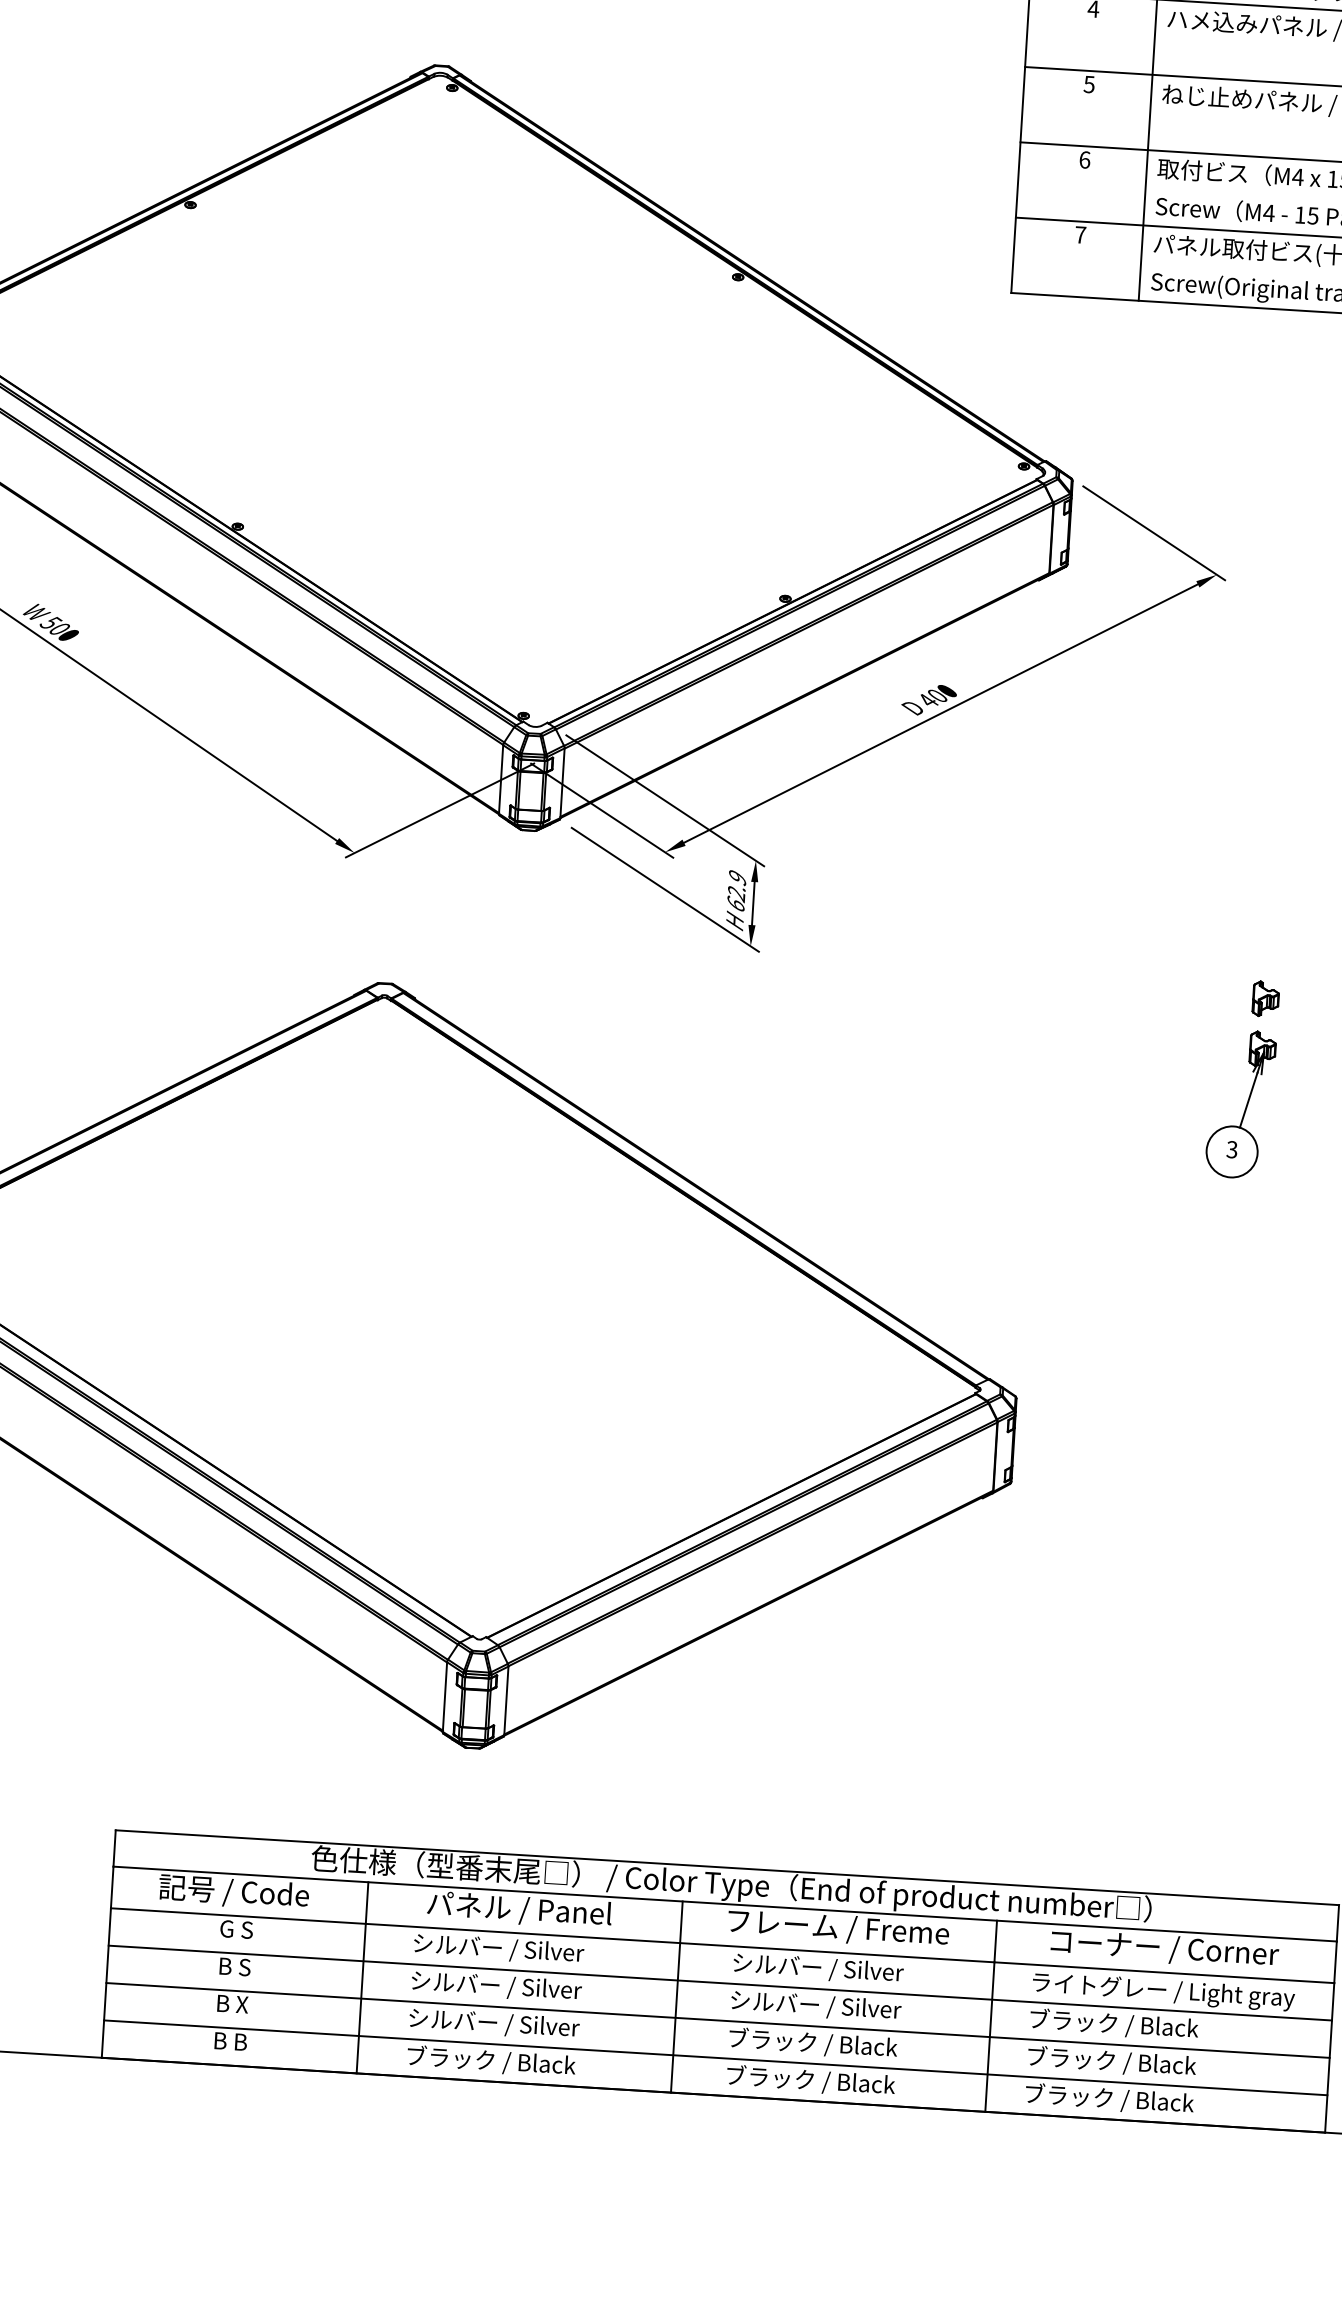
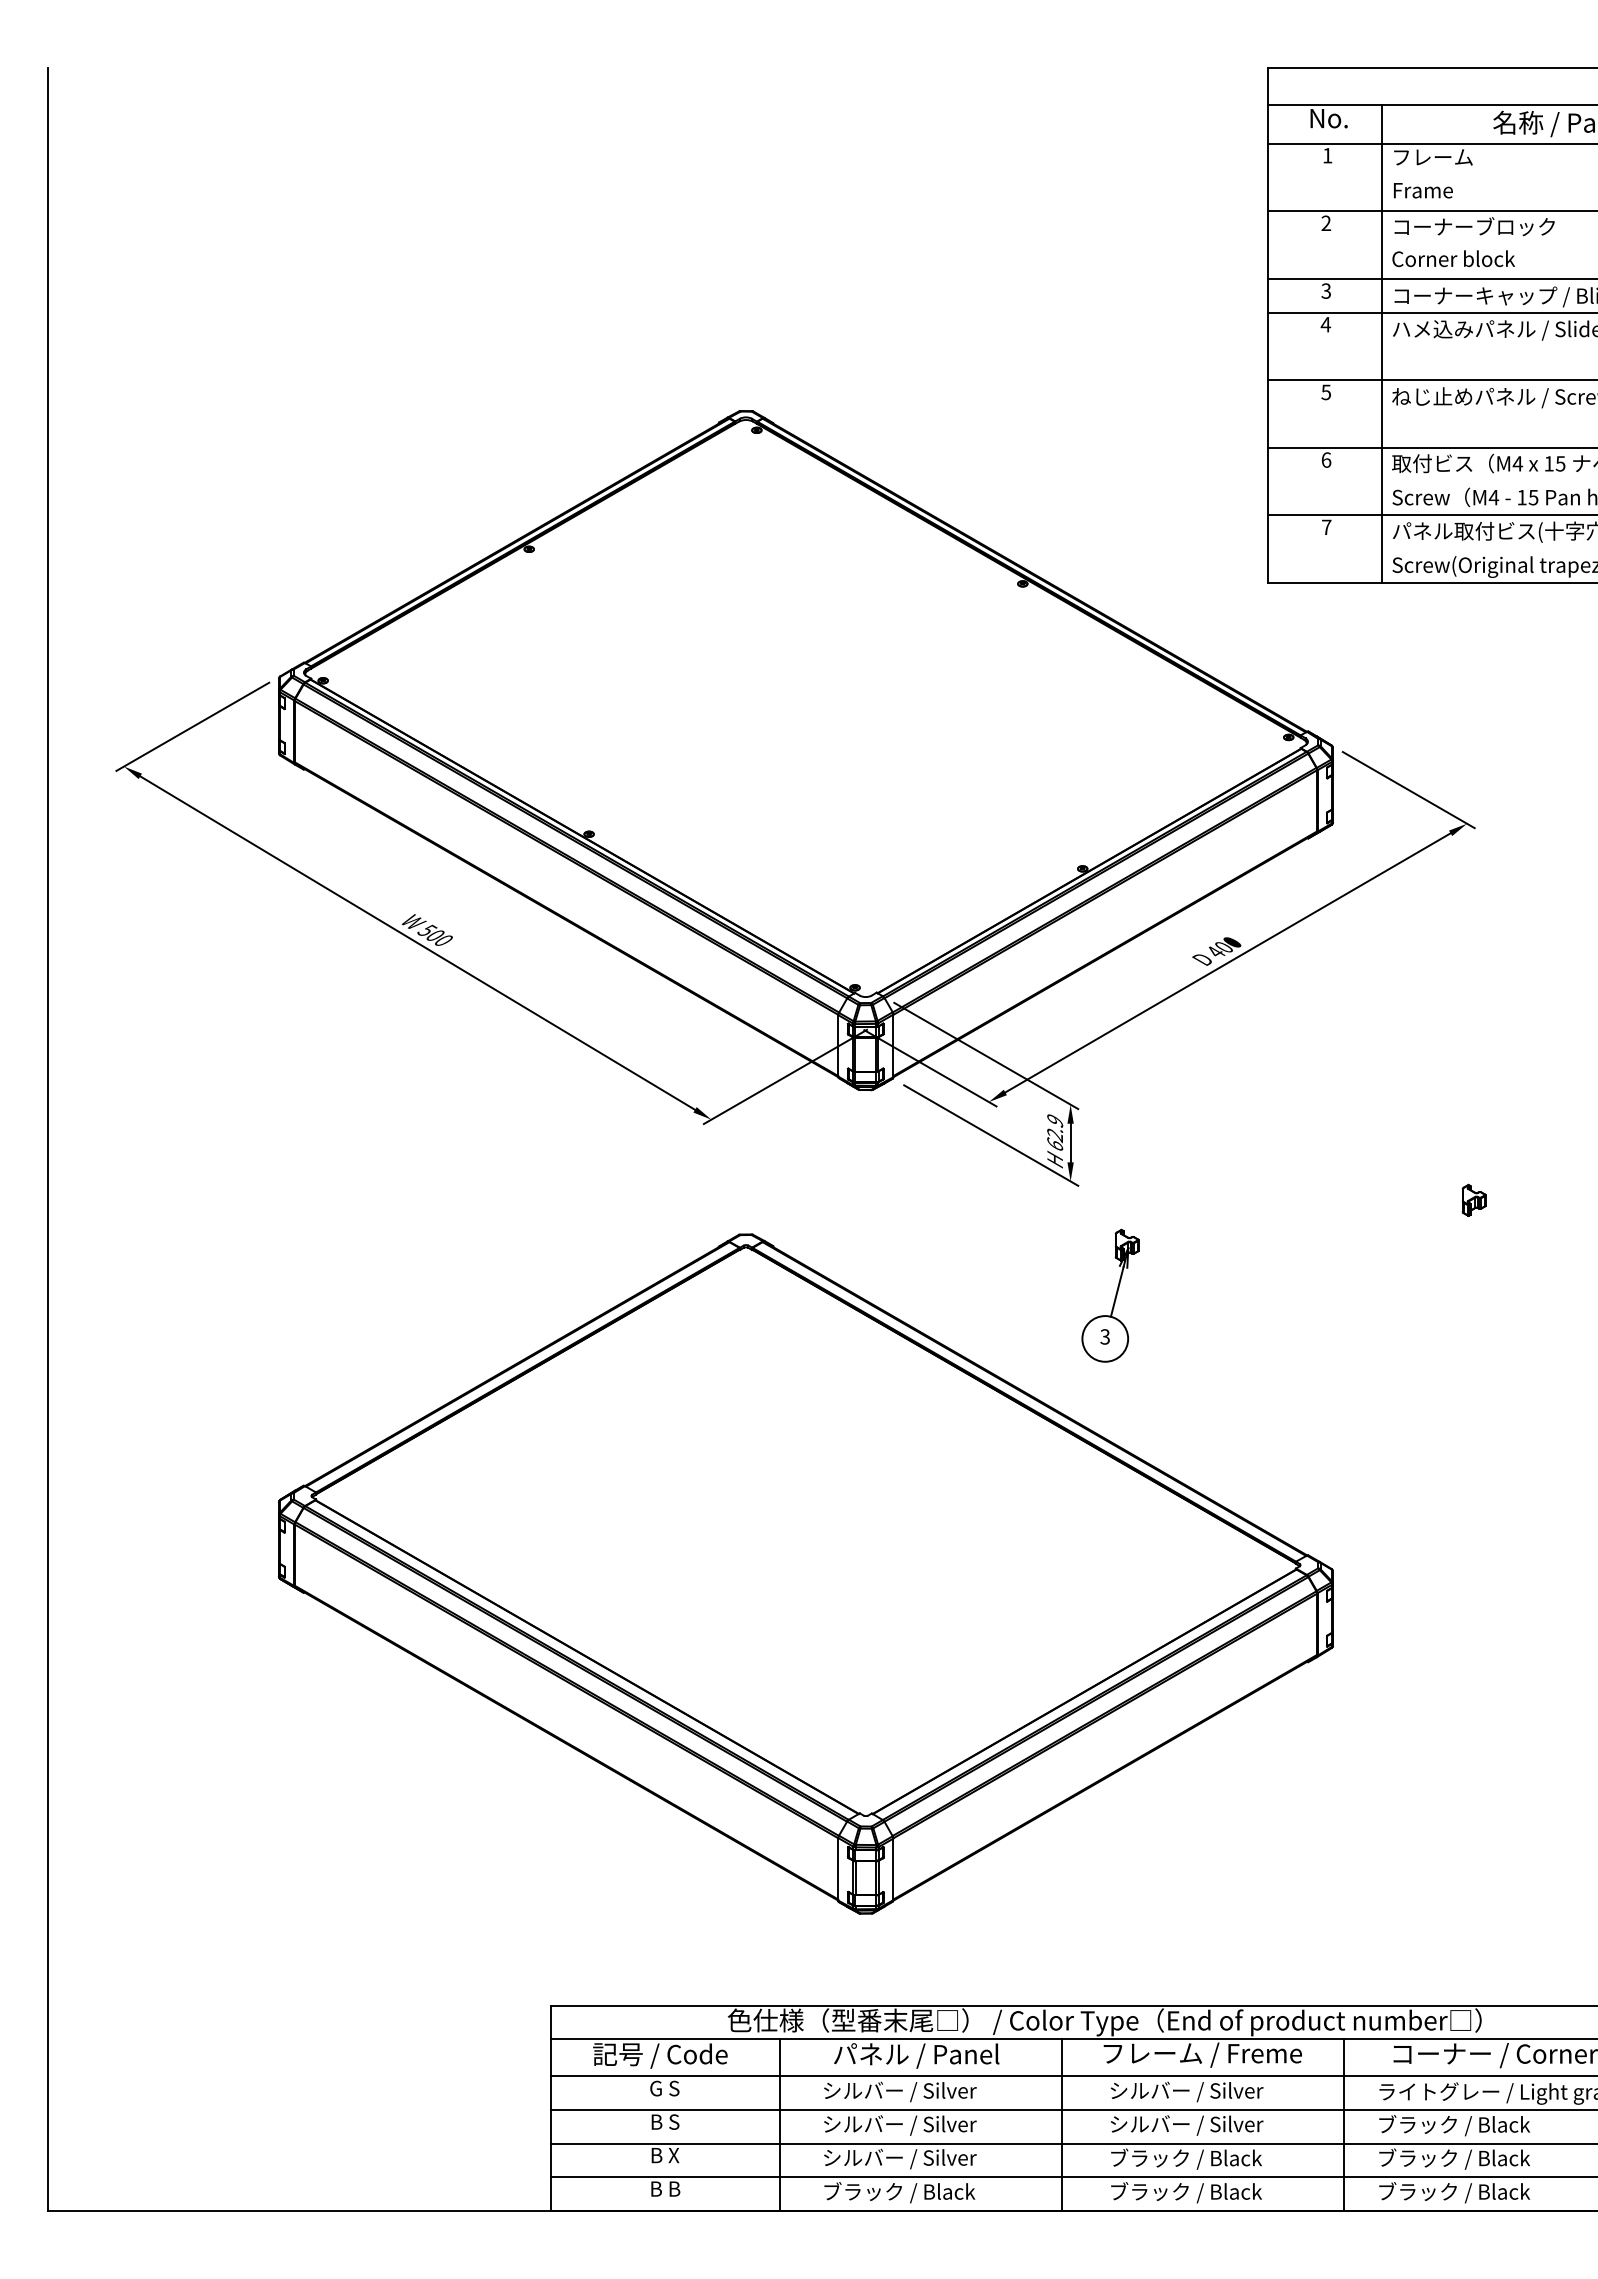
part: (1265, 998) -> (1473, 1199), moved
part: (1240, 1103) -> (1110, 1295), moved

